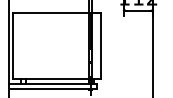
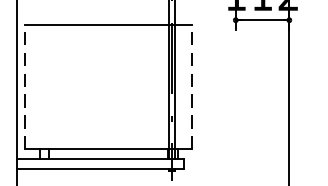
line: (13, 45) -> (25, 86), solid -> dashed
line: (101, 45) -> (192, 86), solid -> dashed

